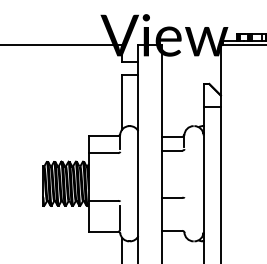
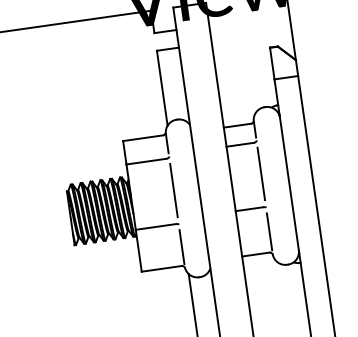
line: (184, 173) -> (261, 173), added
line: (120, 176) -> (174, 190), added
line: (184, 215) -> (269, 231), added

